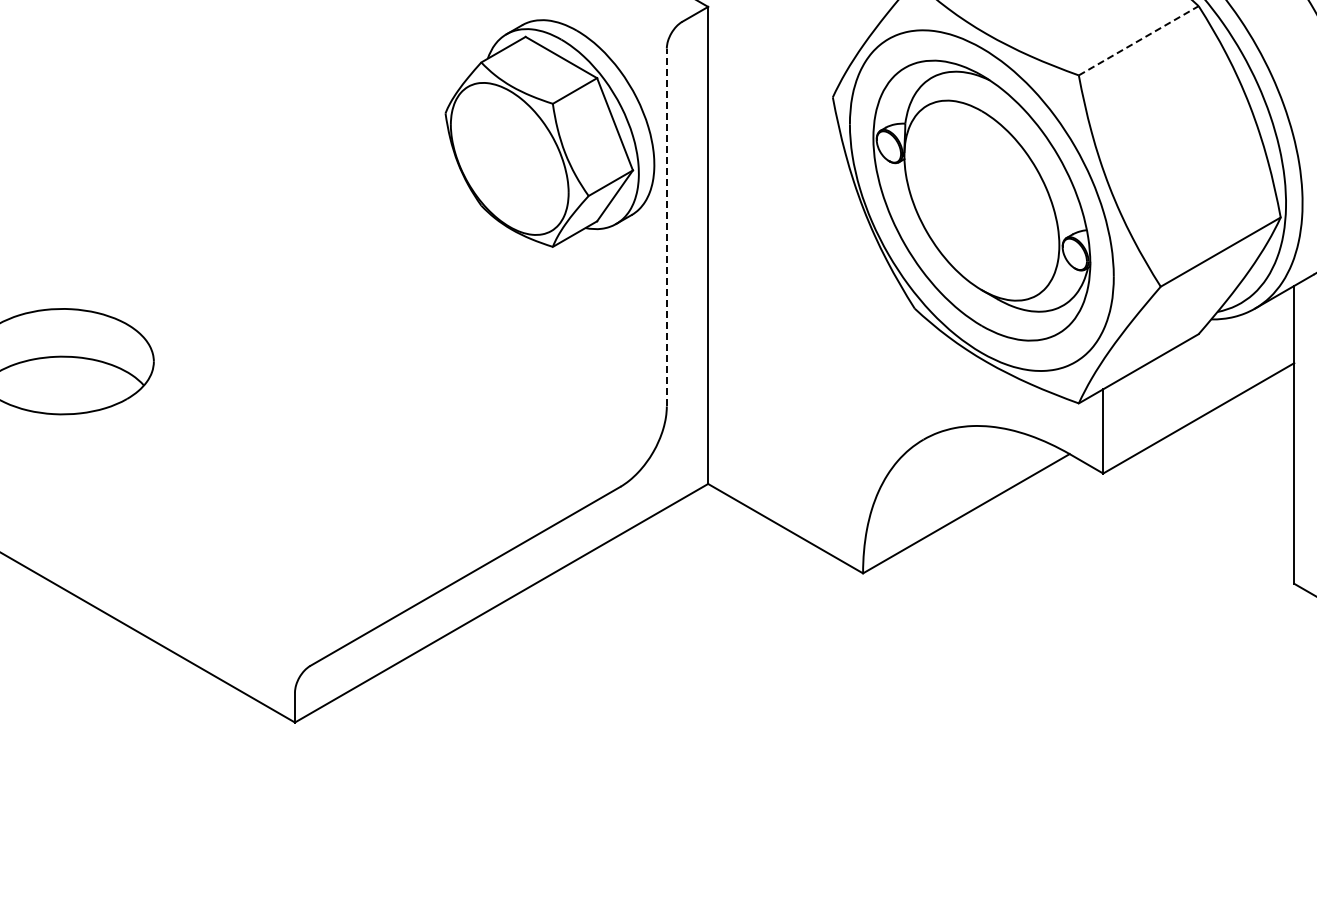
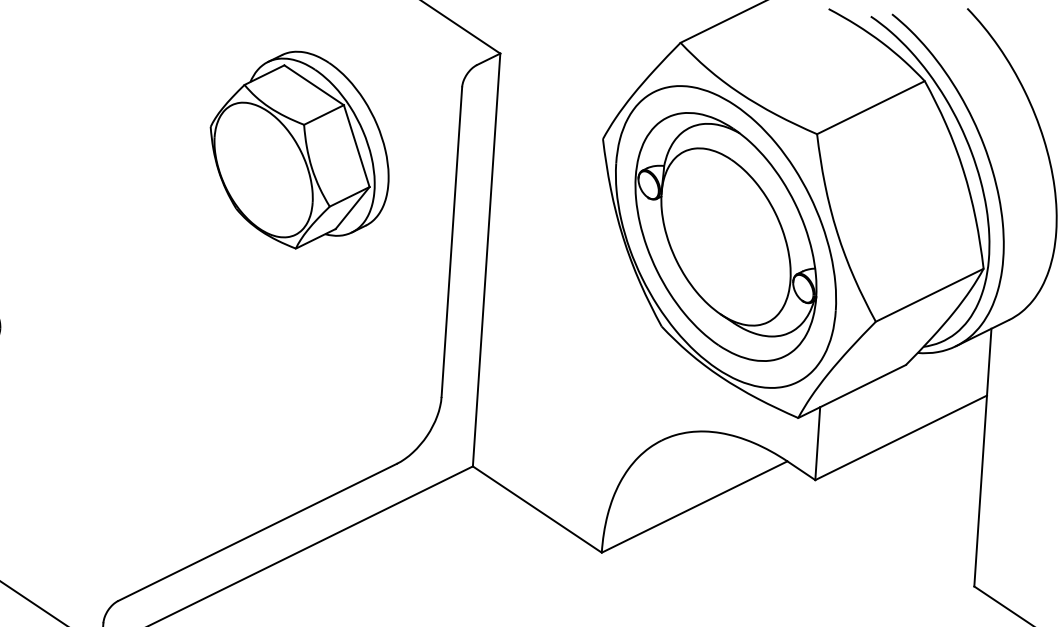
line: (1139, 40) -> (871, 107), dashed -> solid
part: (549, 133) -> (299, 150), moved
line: (666, 227) -> (451, 242), dashed -> solid

